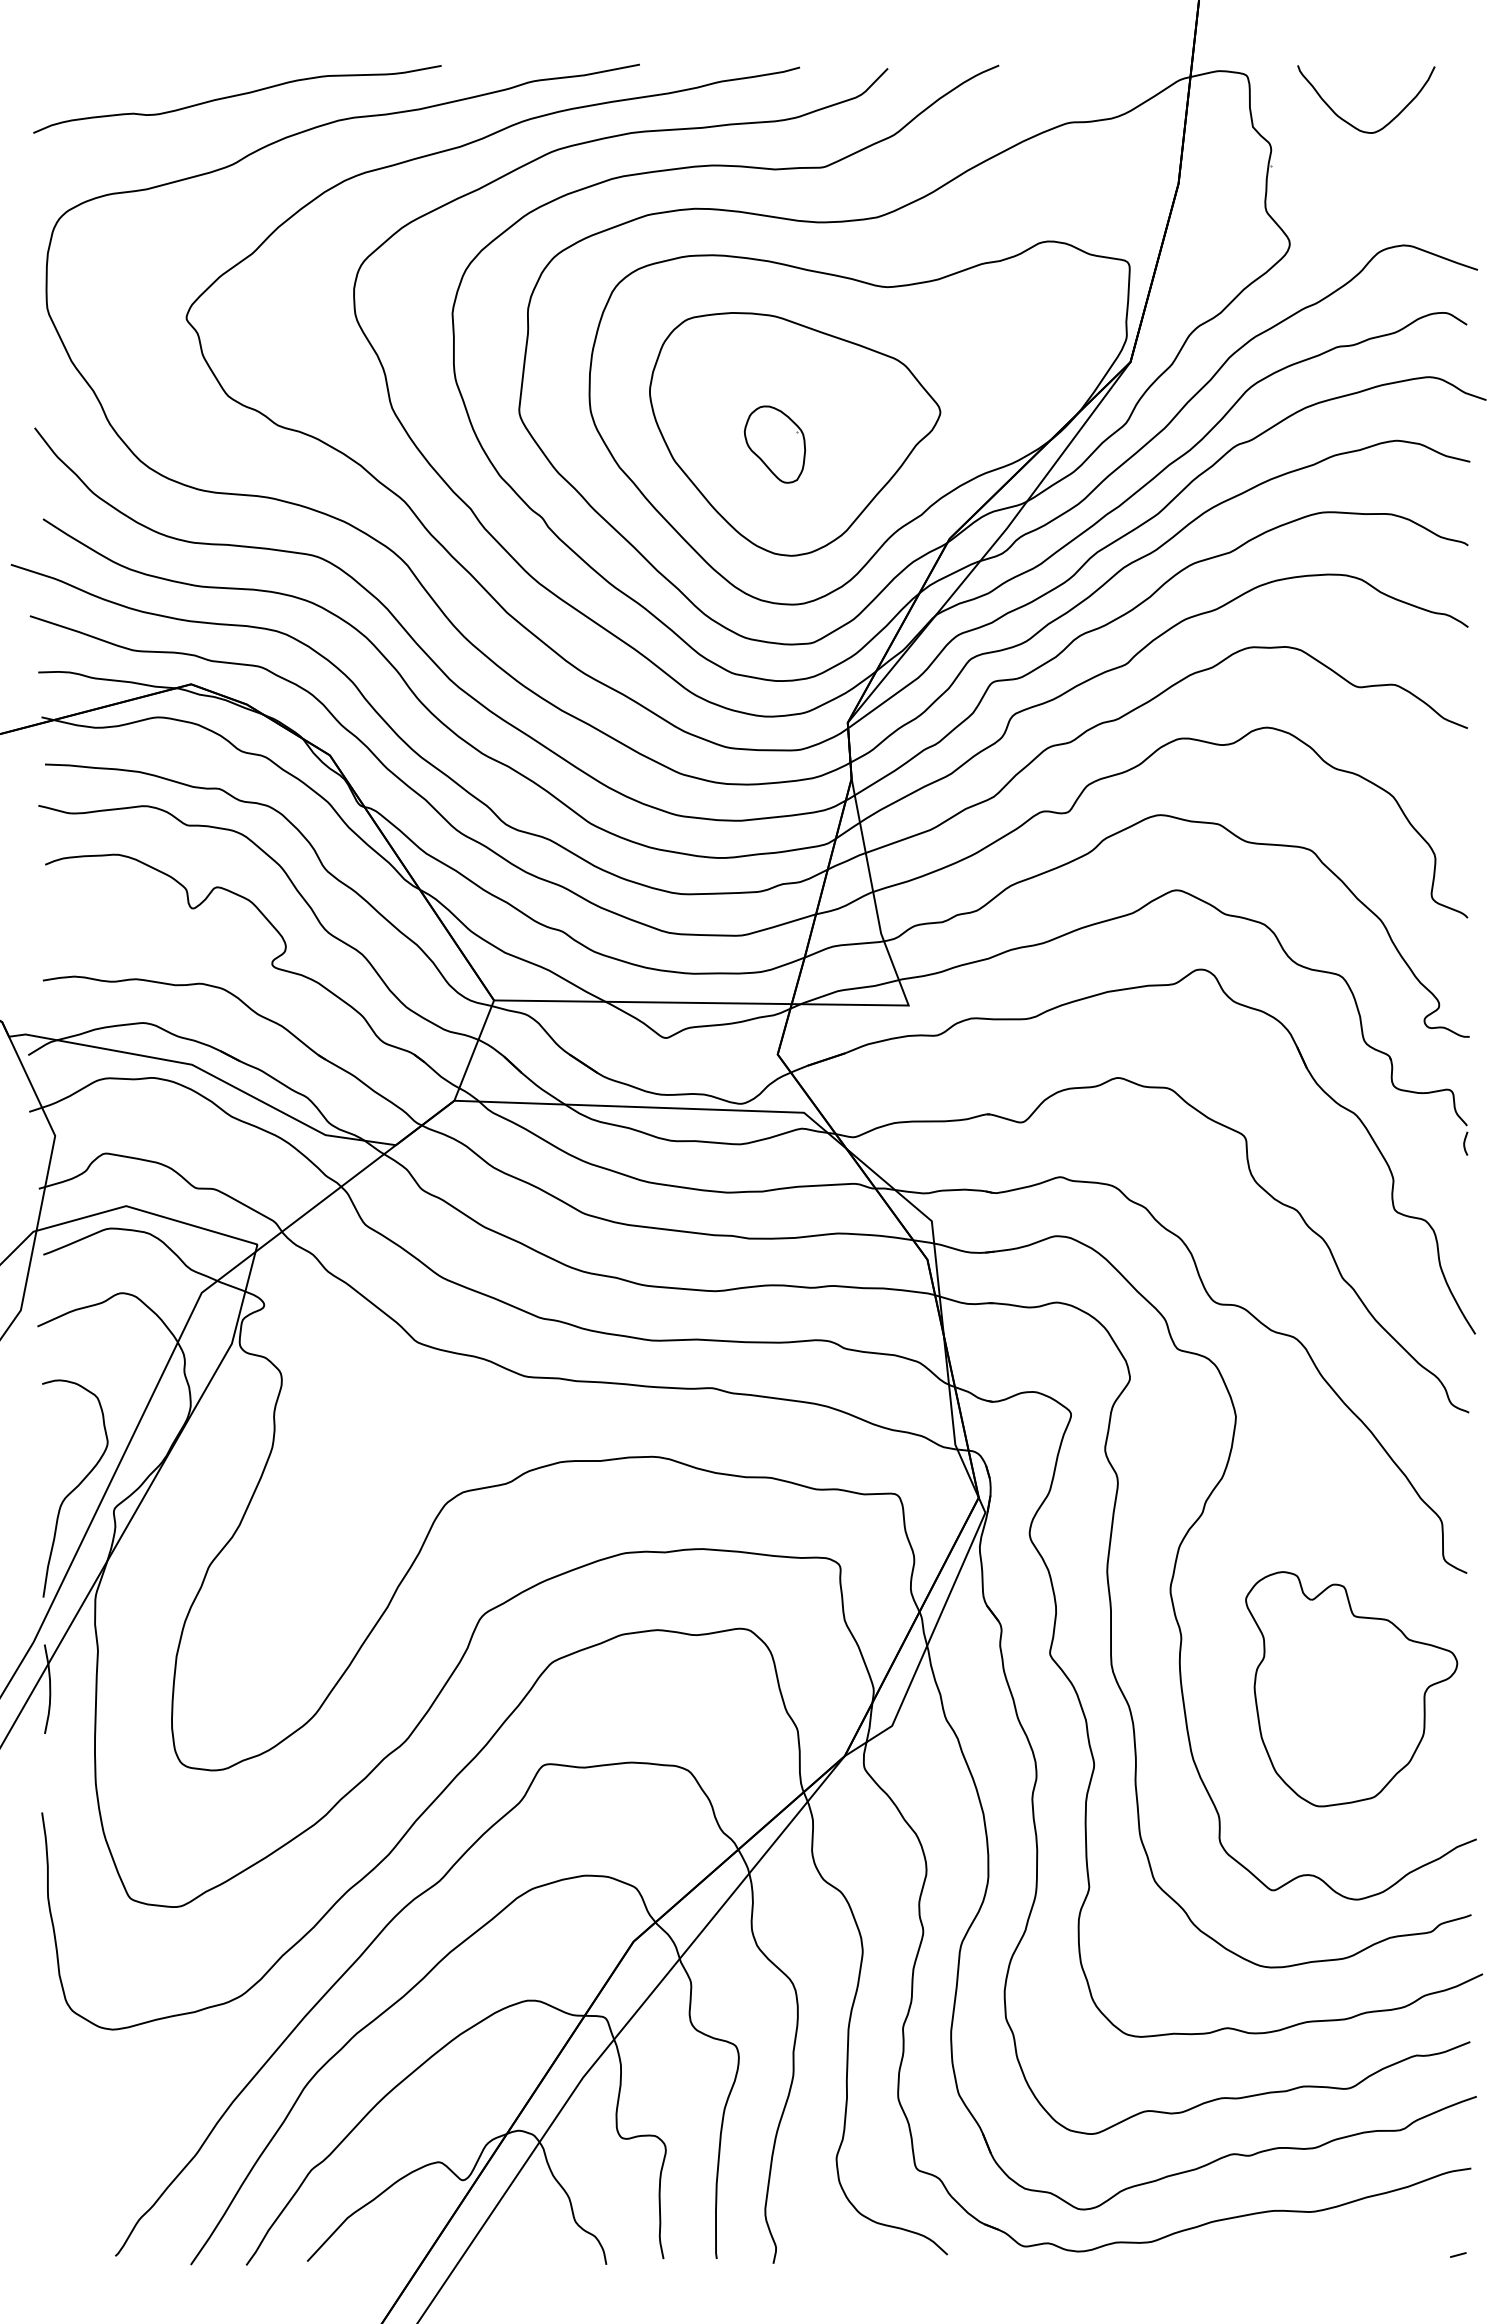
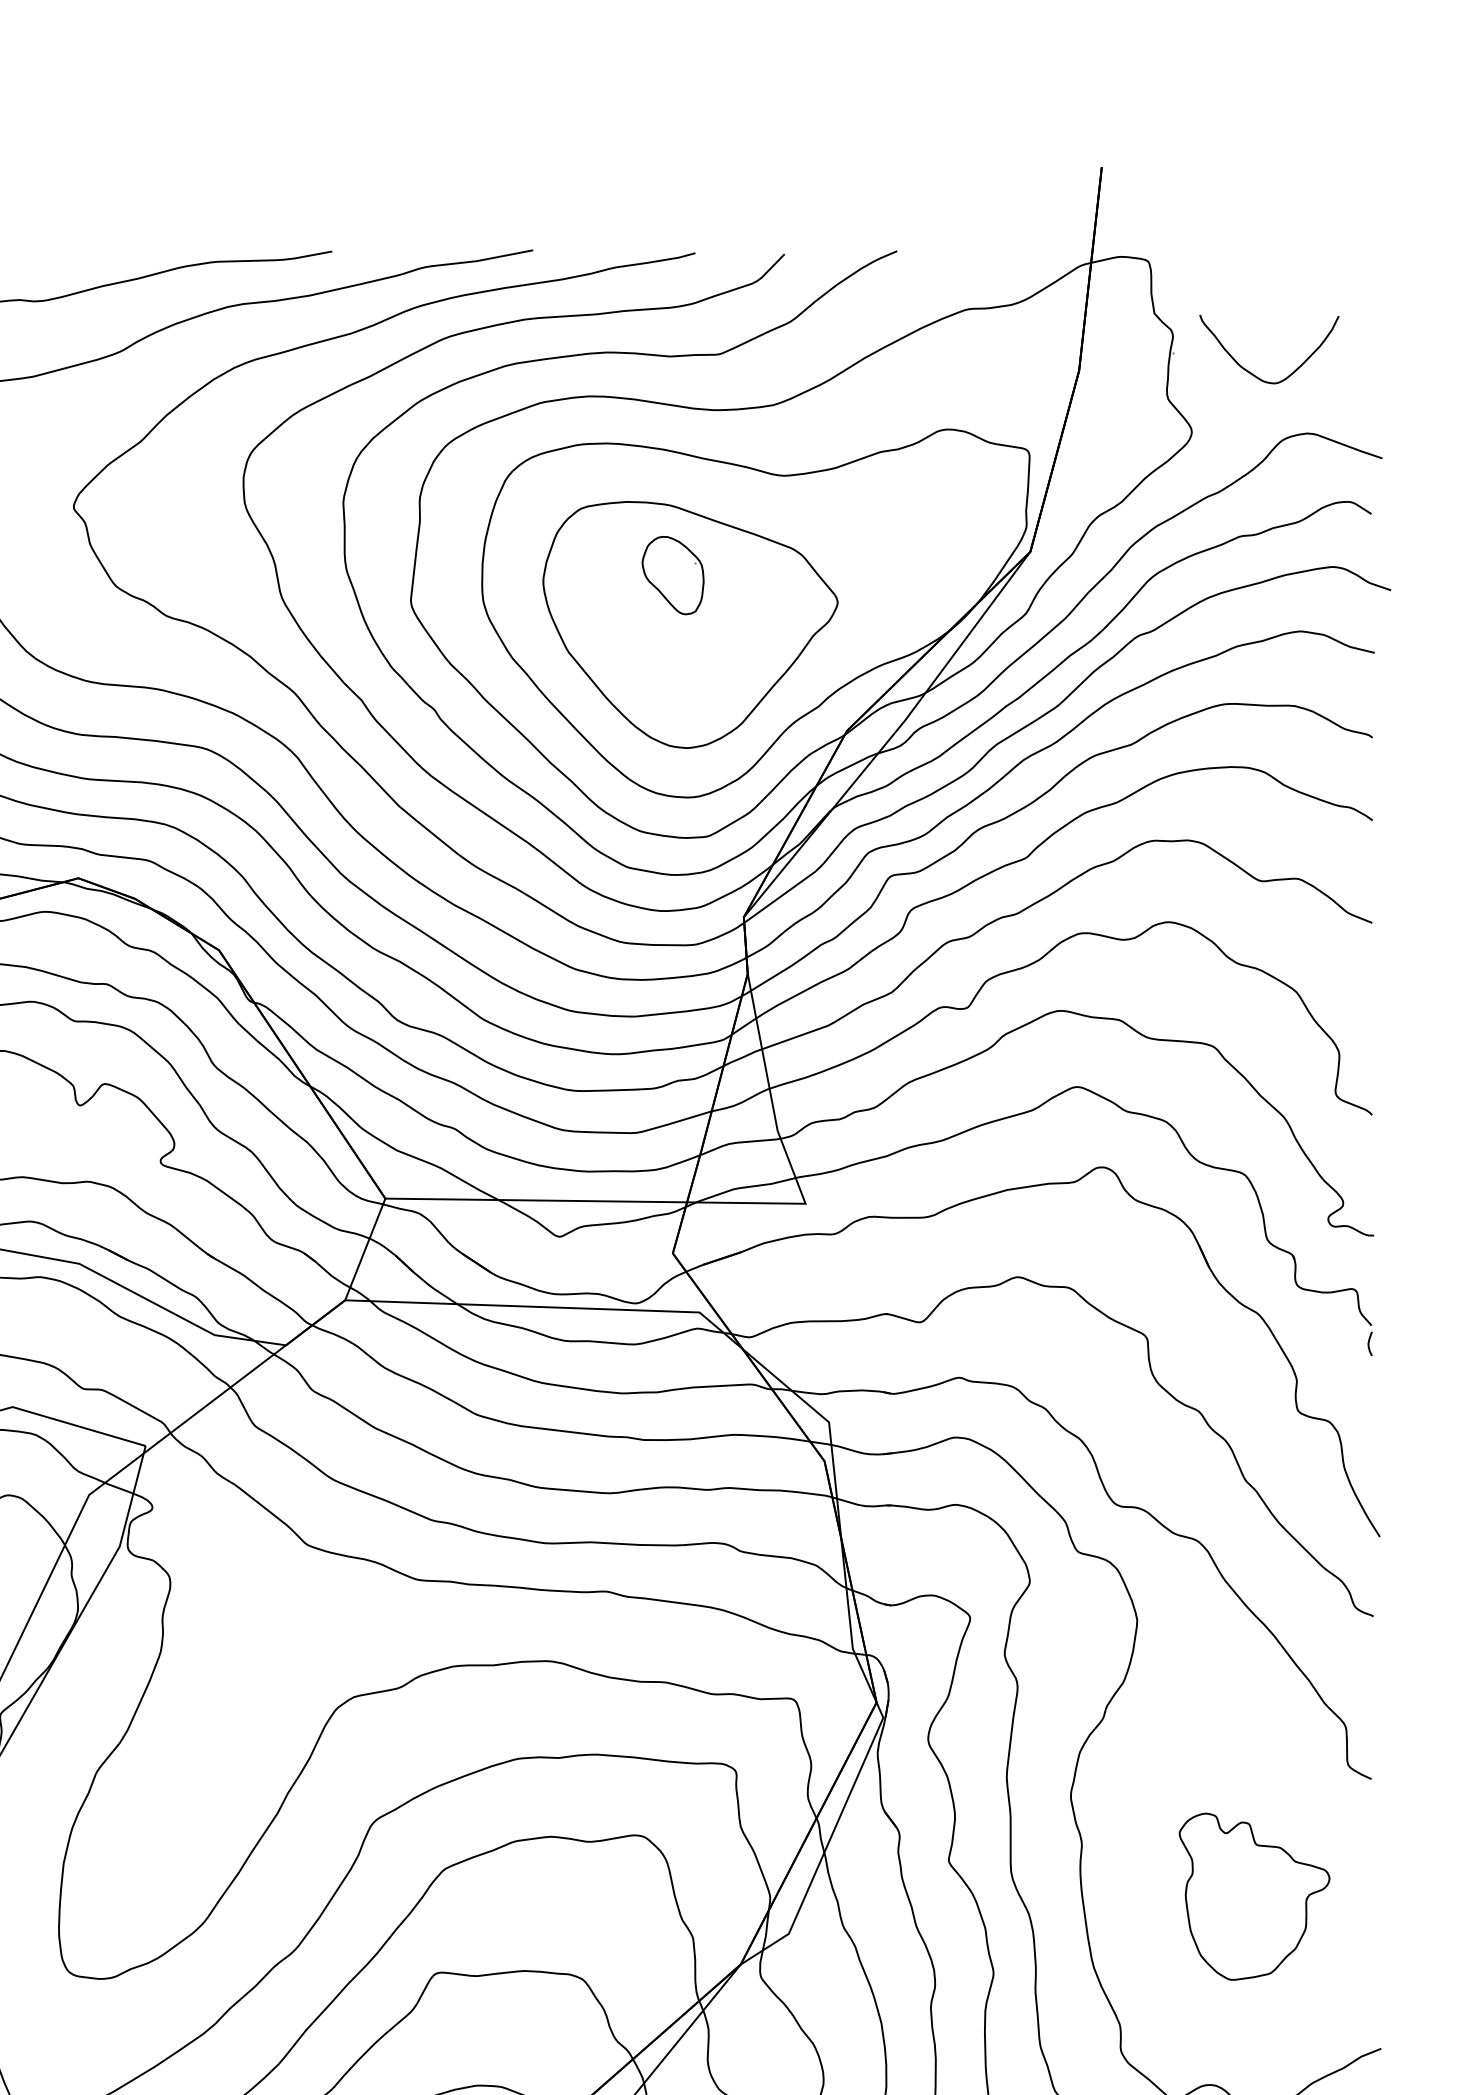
curve: (1350, 123) -> (1253, 373), moved
part: (774, 444) -> (672, 575), moved
part: (1351, 1689) -> (1254, 1896), size x0.7

